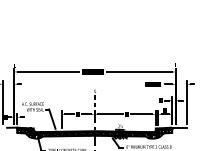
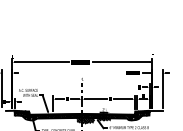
hatch: (98, 138) -> (85, 120), added

